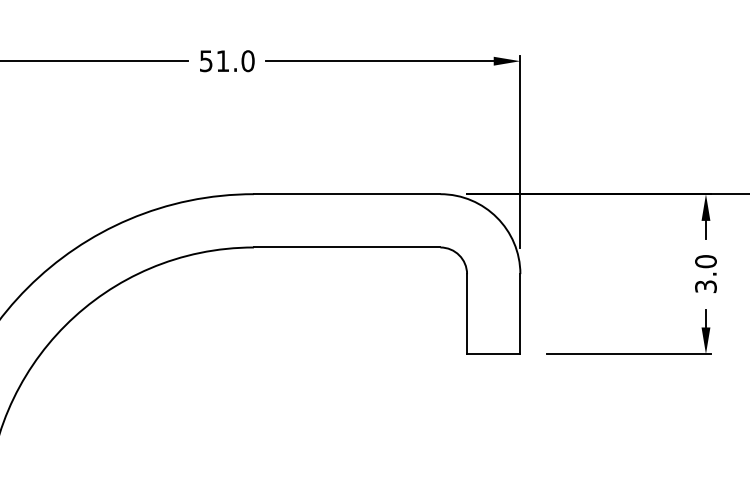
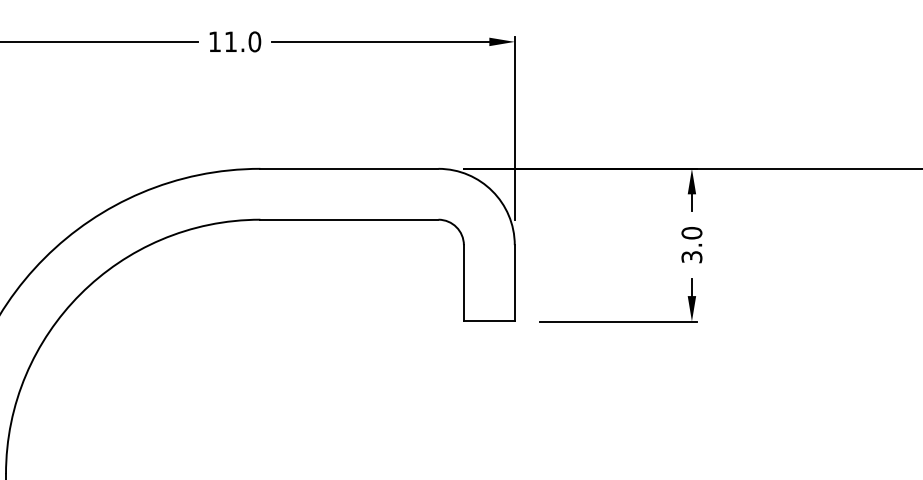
text: (205, 60) -> (214, 41), 51.0 -> 11.0

